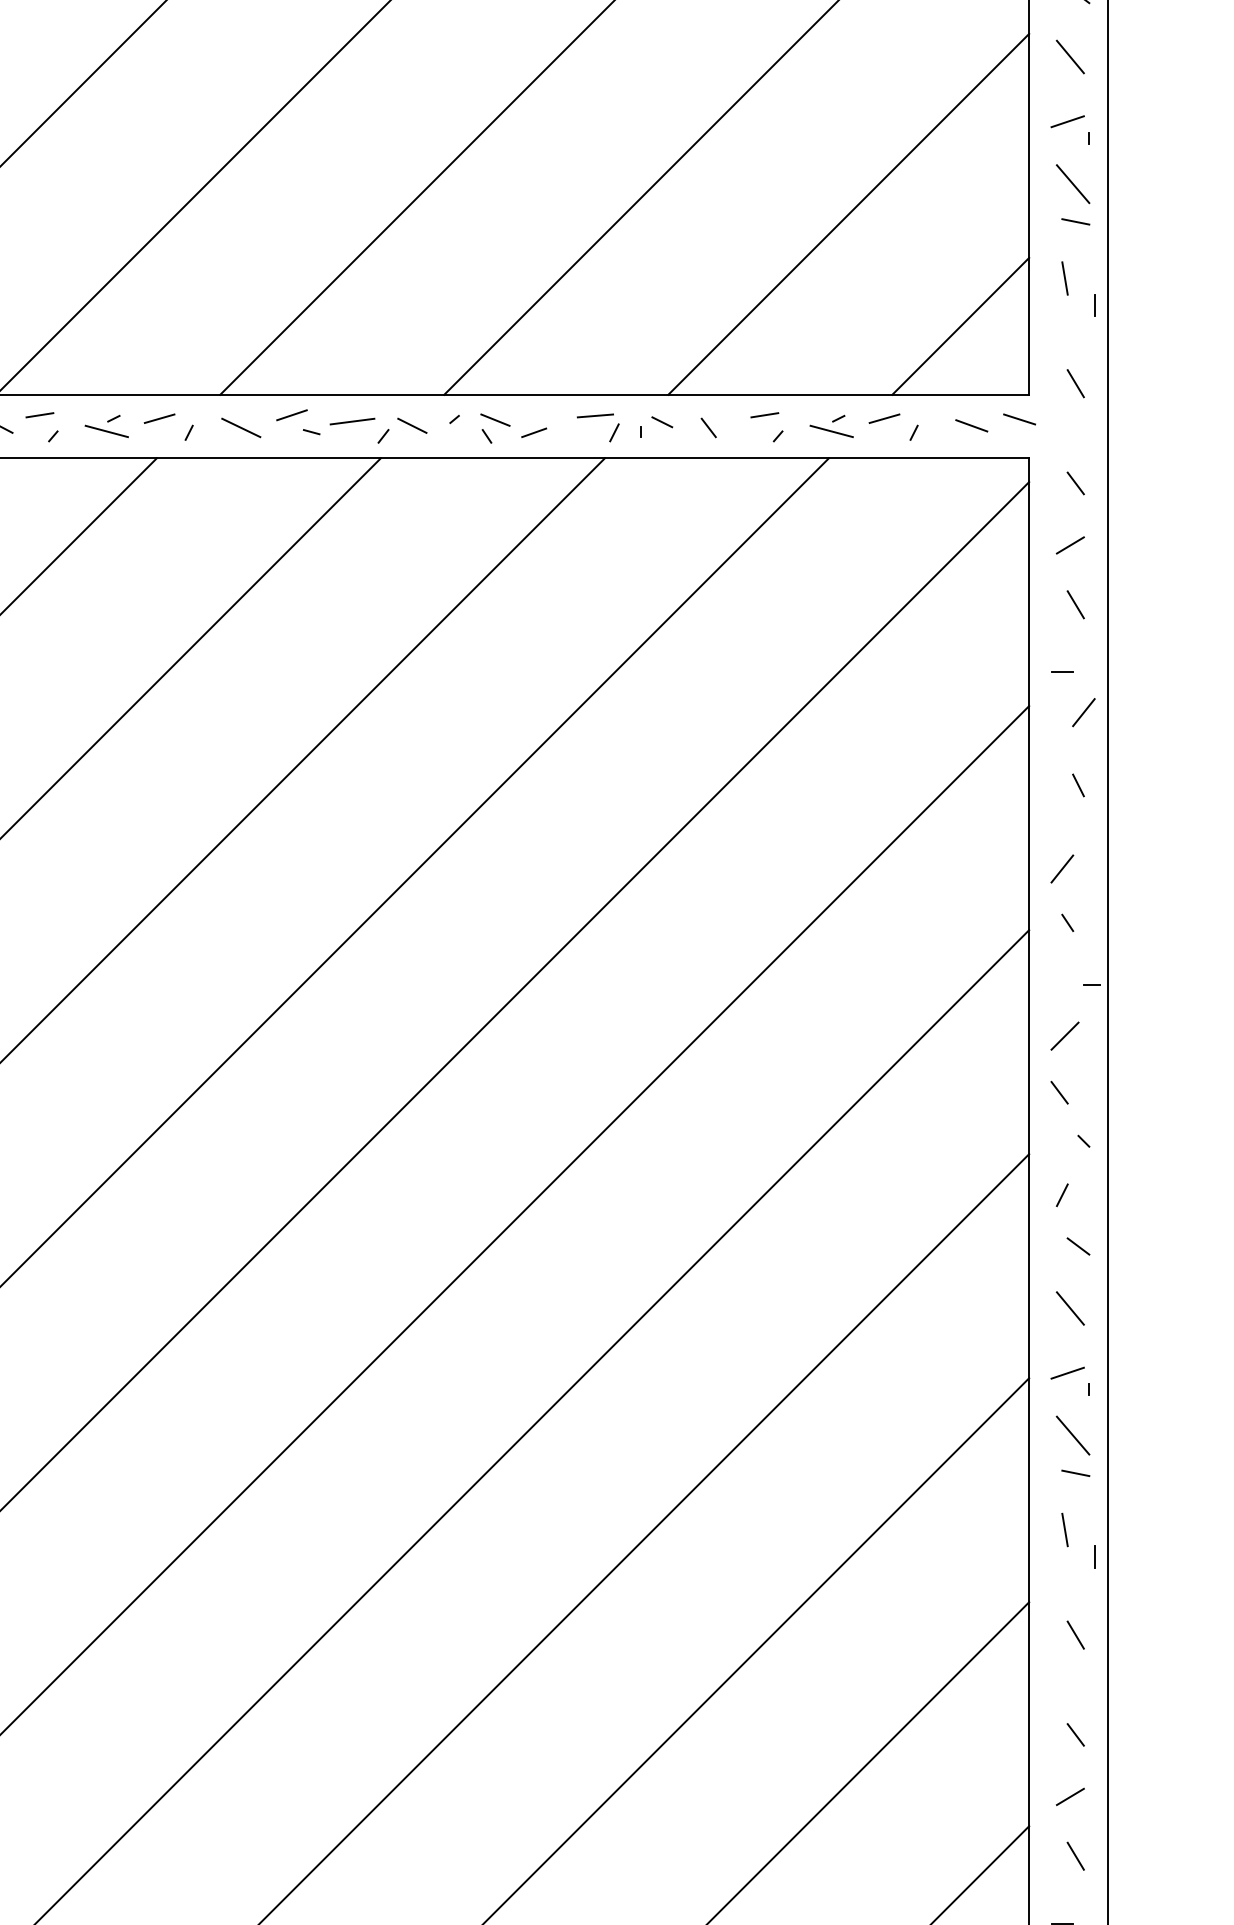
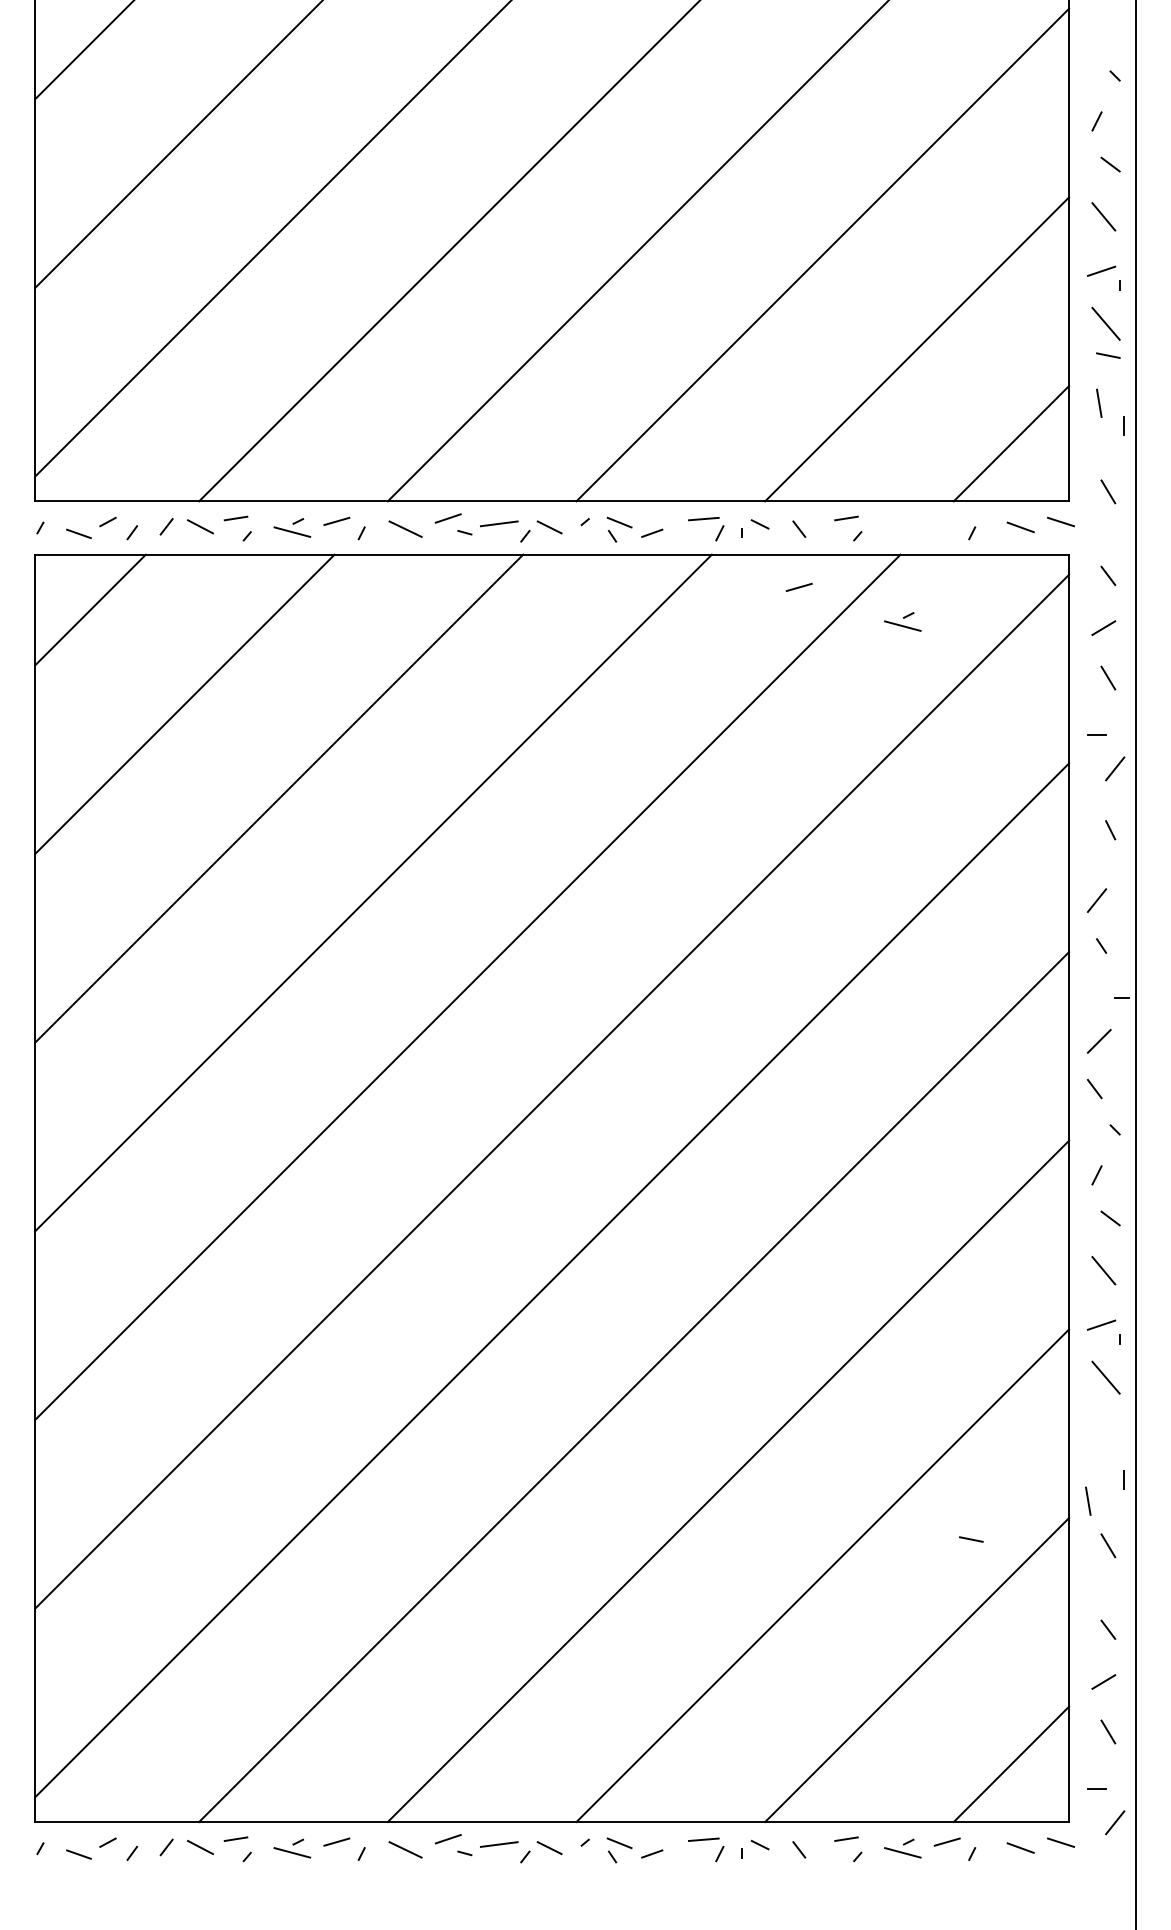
line: (883, 418) -> (798, 587), moved
part: (831, 425) -> (902, 621), moved
line: (1075, 1473) -> (971, 1539), moved
line: (1065, 1529) -> (1088, 1500), moved

